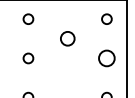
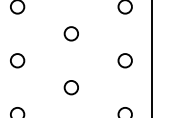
circle: (67, 38) -> (71, 33), size x0.71
circle: (106, 58) -> (124, 60), size x0.62
circle: (67, 77) -> (71, 86), added

